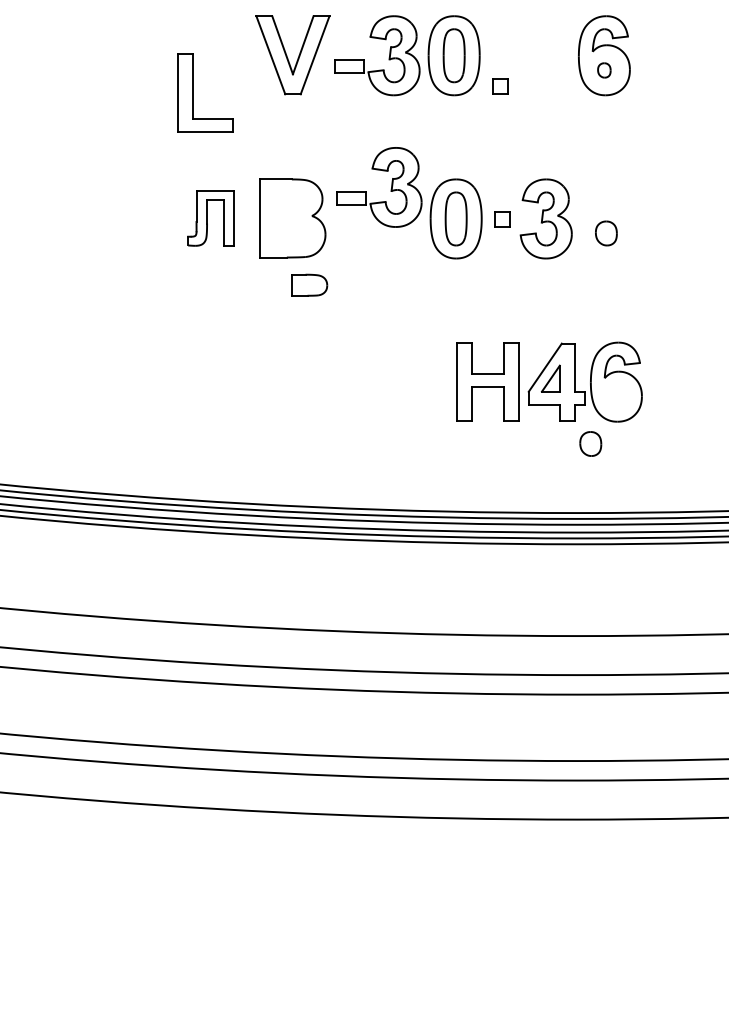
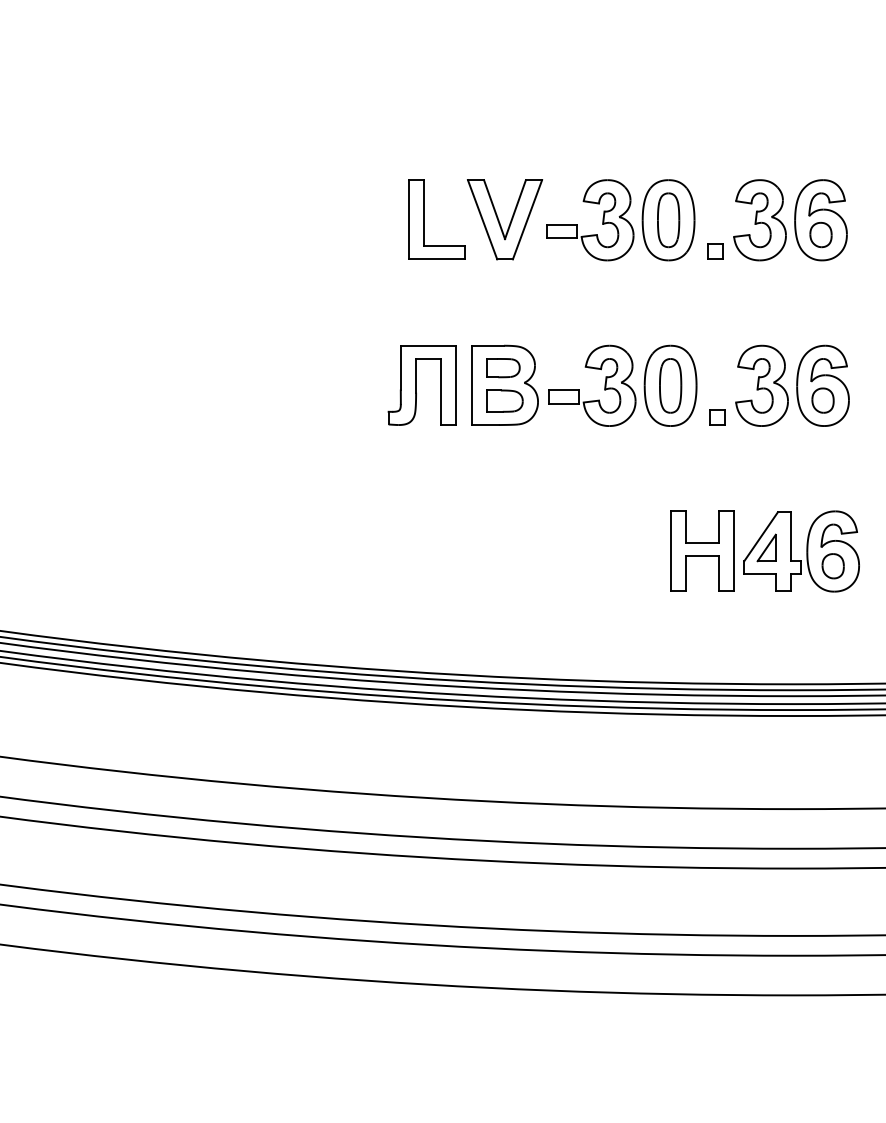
part: (543, 55) -> (759, 220), added
part: (603, 70) -> (820, 235), size x1.67
part: (192, 92) -> (424, 219), moved
part: (391, 187) -> (604, 385), moved
part: (291, 201) -> (503, 368), added
part: (210, 218) -> (421, 385), size x1.43
part: (605, 218) -> (822, 385), added
part: (502, 219) -> (717, 417), moved
part: (309, 284) -> (504, 400), moved
part: (590, 444) -> (832, 566), moved

